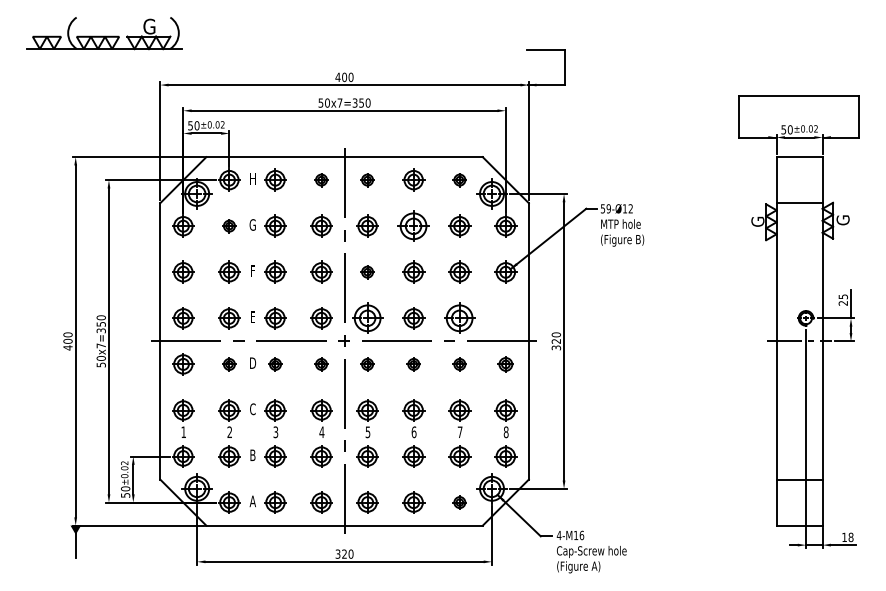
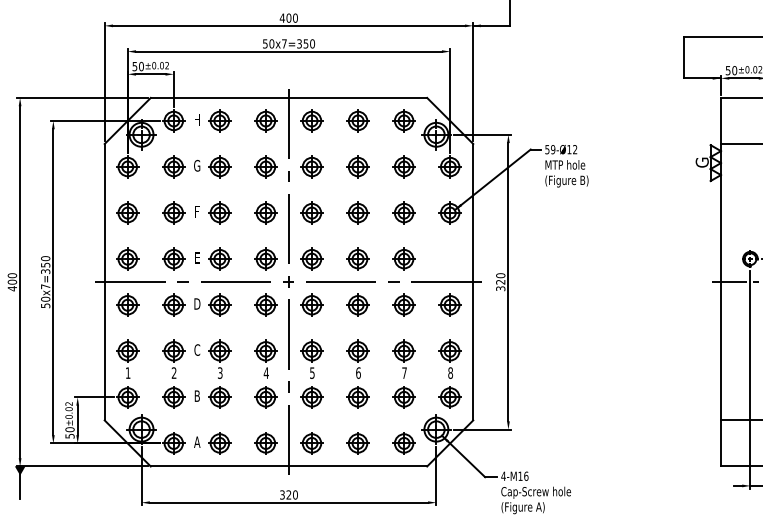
part: (321, 179) -> (265, 120), size x1.67
part: (367, 179) -> (311, 120), size x1.67
part: (459, 179) -> (403, 120), size x1.67
part: (229, 225) -> (173, 166), size x1.67
part: (413, 225) -> (357, 166), size x0.71
part: (367, 271) -> (311, 212), size x1.67
part: (367, 318) -> (311, 259), size x0.71
part: (459, 318) -> (403, 259), size x0.71
part: (229, 364) -> (173, 305), size x1.67
part: (275, 364) -> (219, 305), size x1.67
part: (321, 364) -> (265, 305), size x1.67
part: (367, 364) -> (311, 305), size x1.67
part: (413, 364) -> (357, 305), size x1.67
part: (459, 364) -> (403, 305), size x1.67
part: (505, 364) -> (449, 305), size x1.43
part: (459, 502) -> (403, 443), size x1.67

